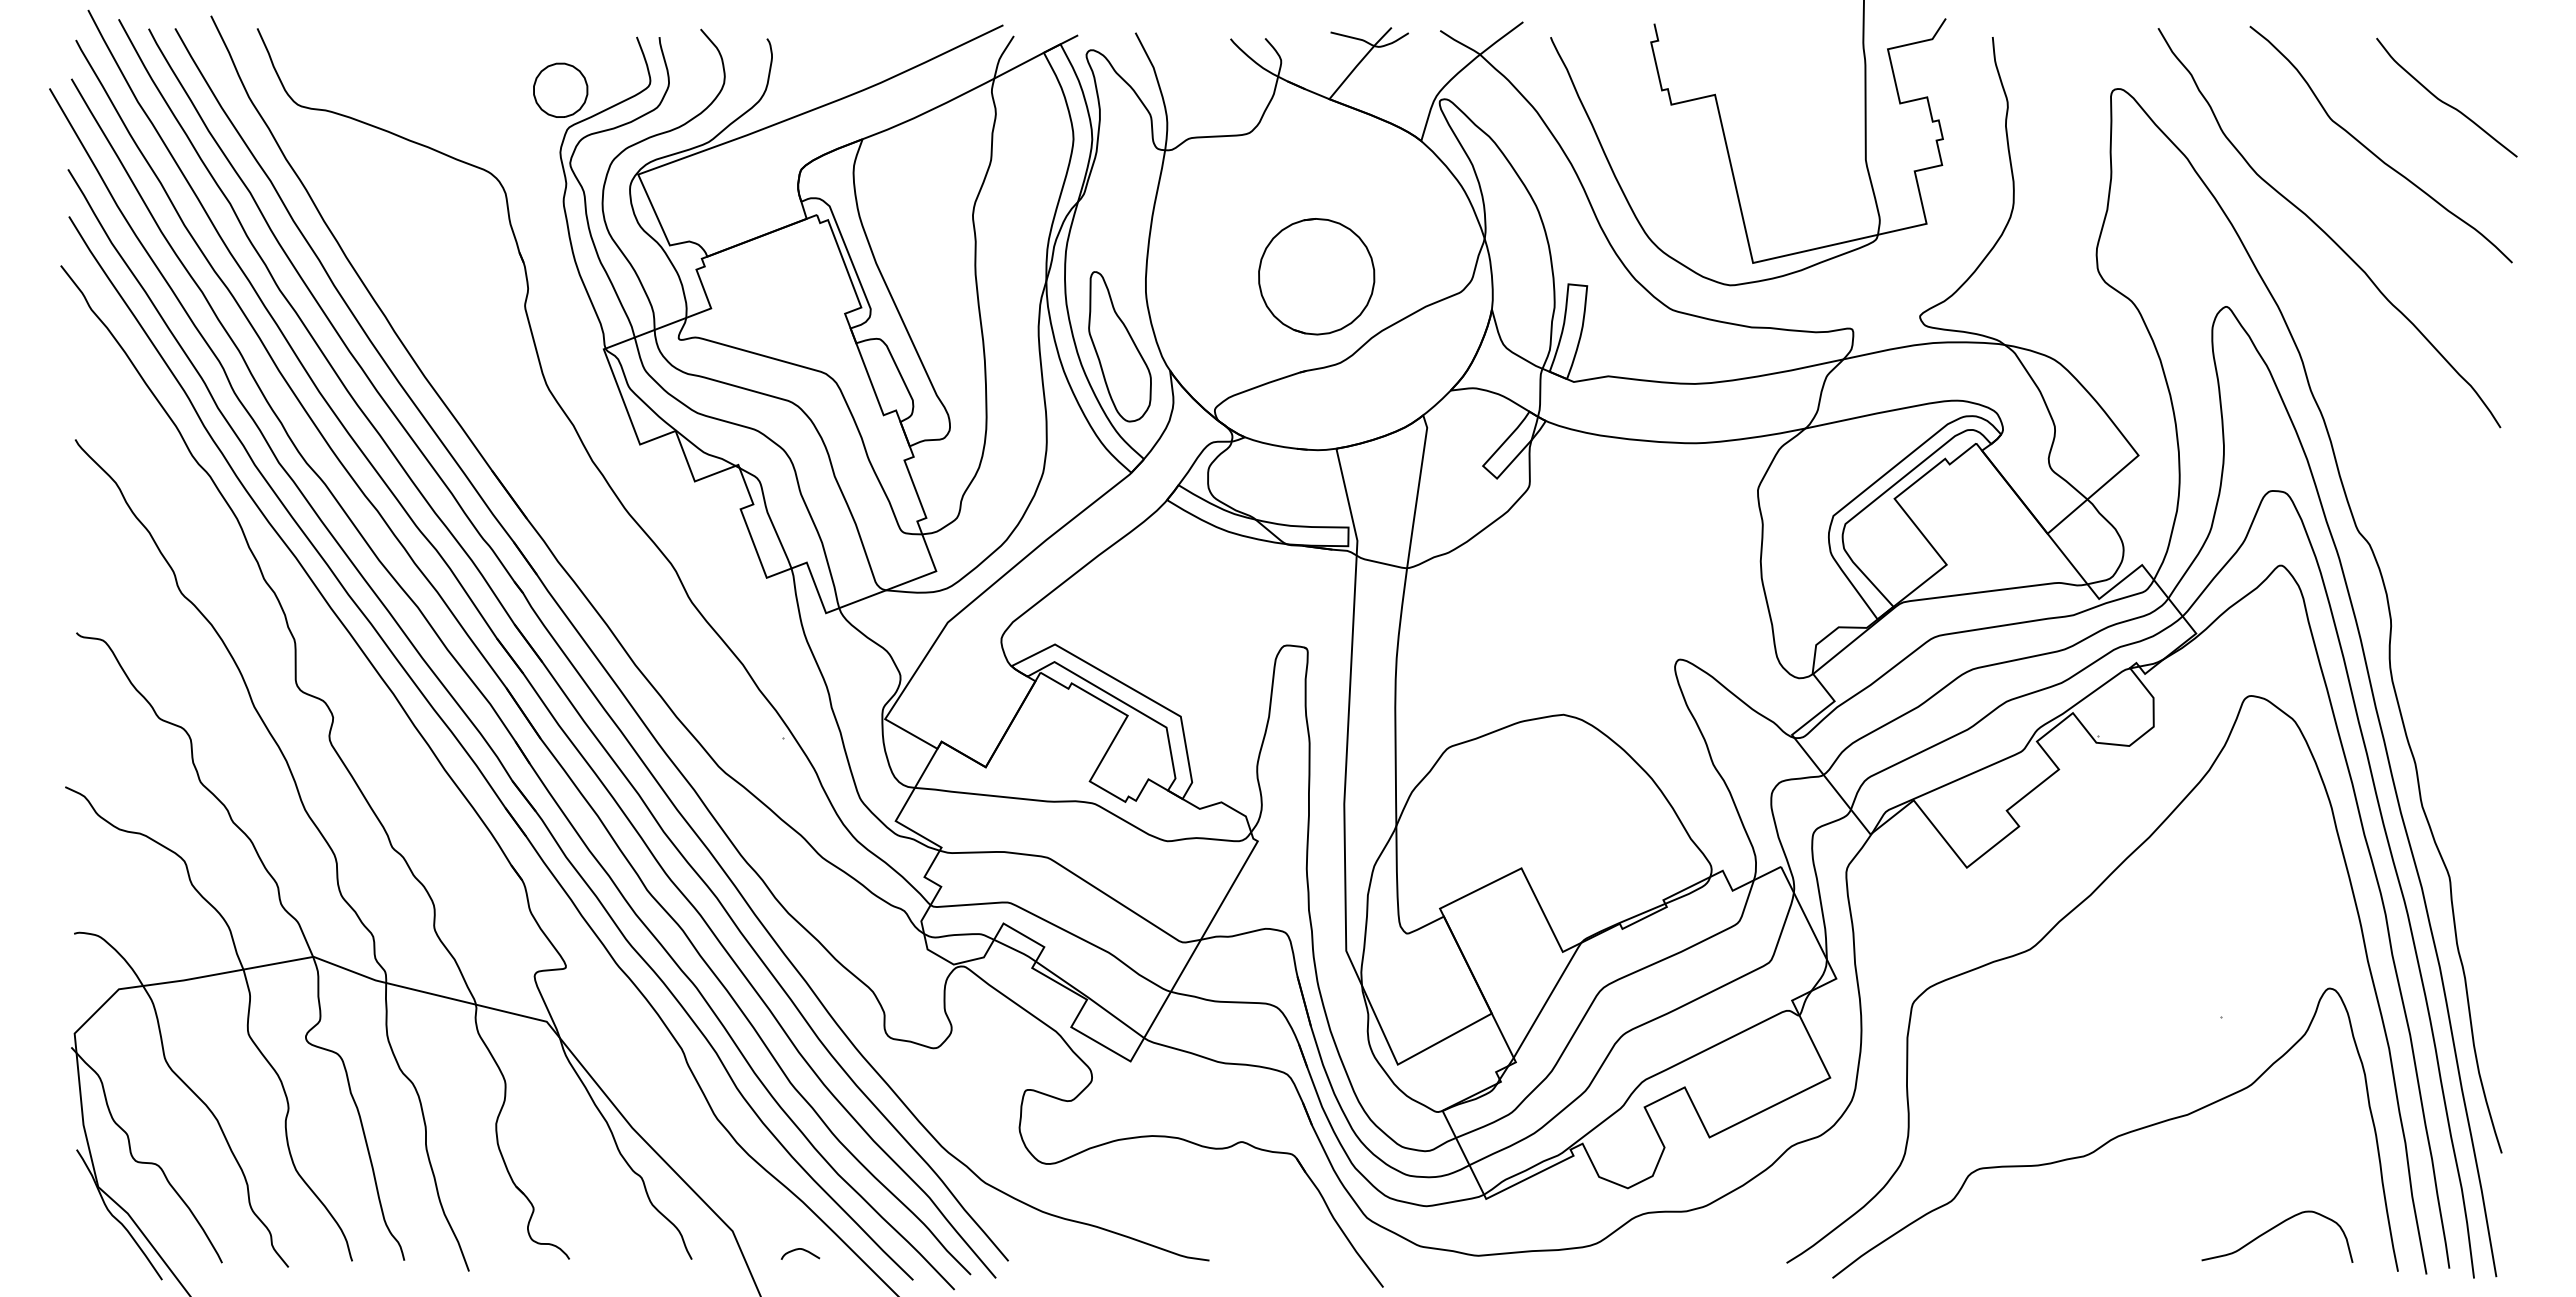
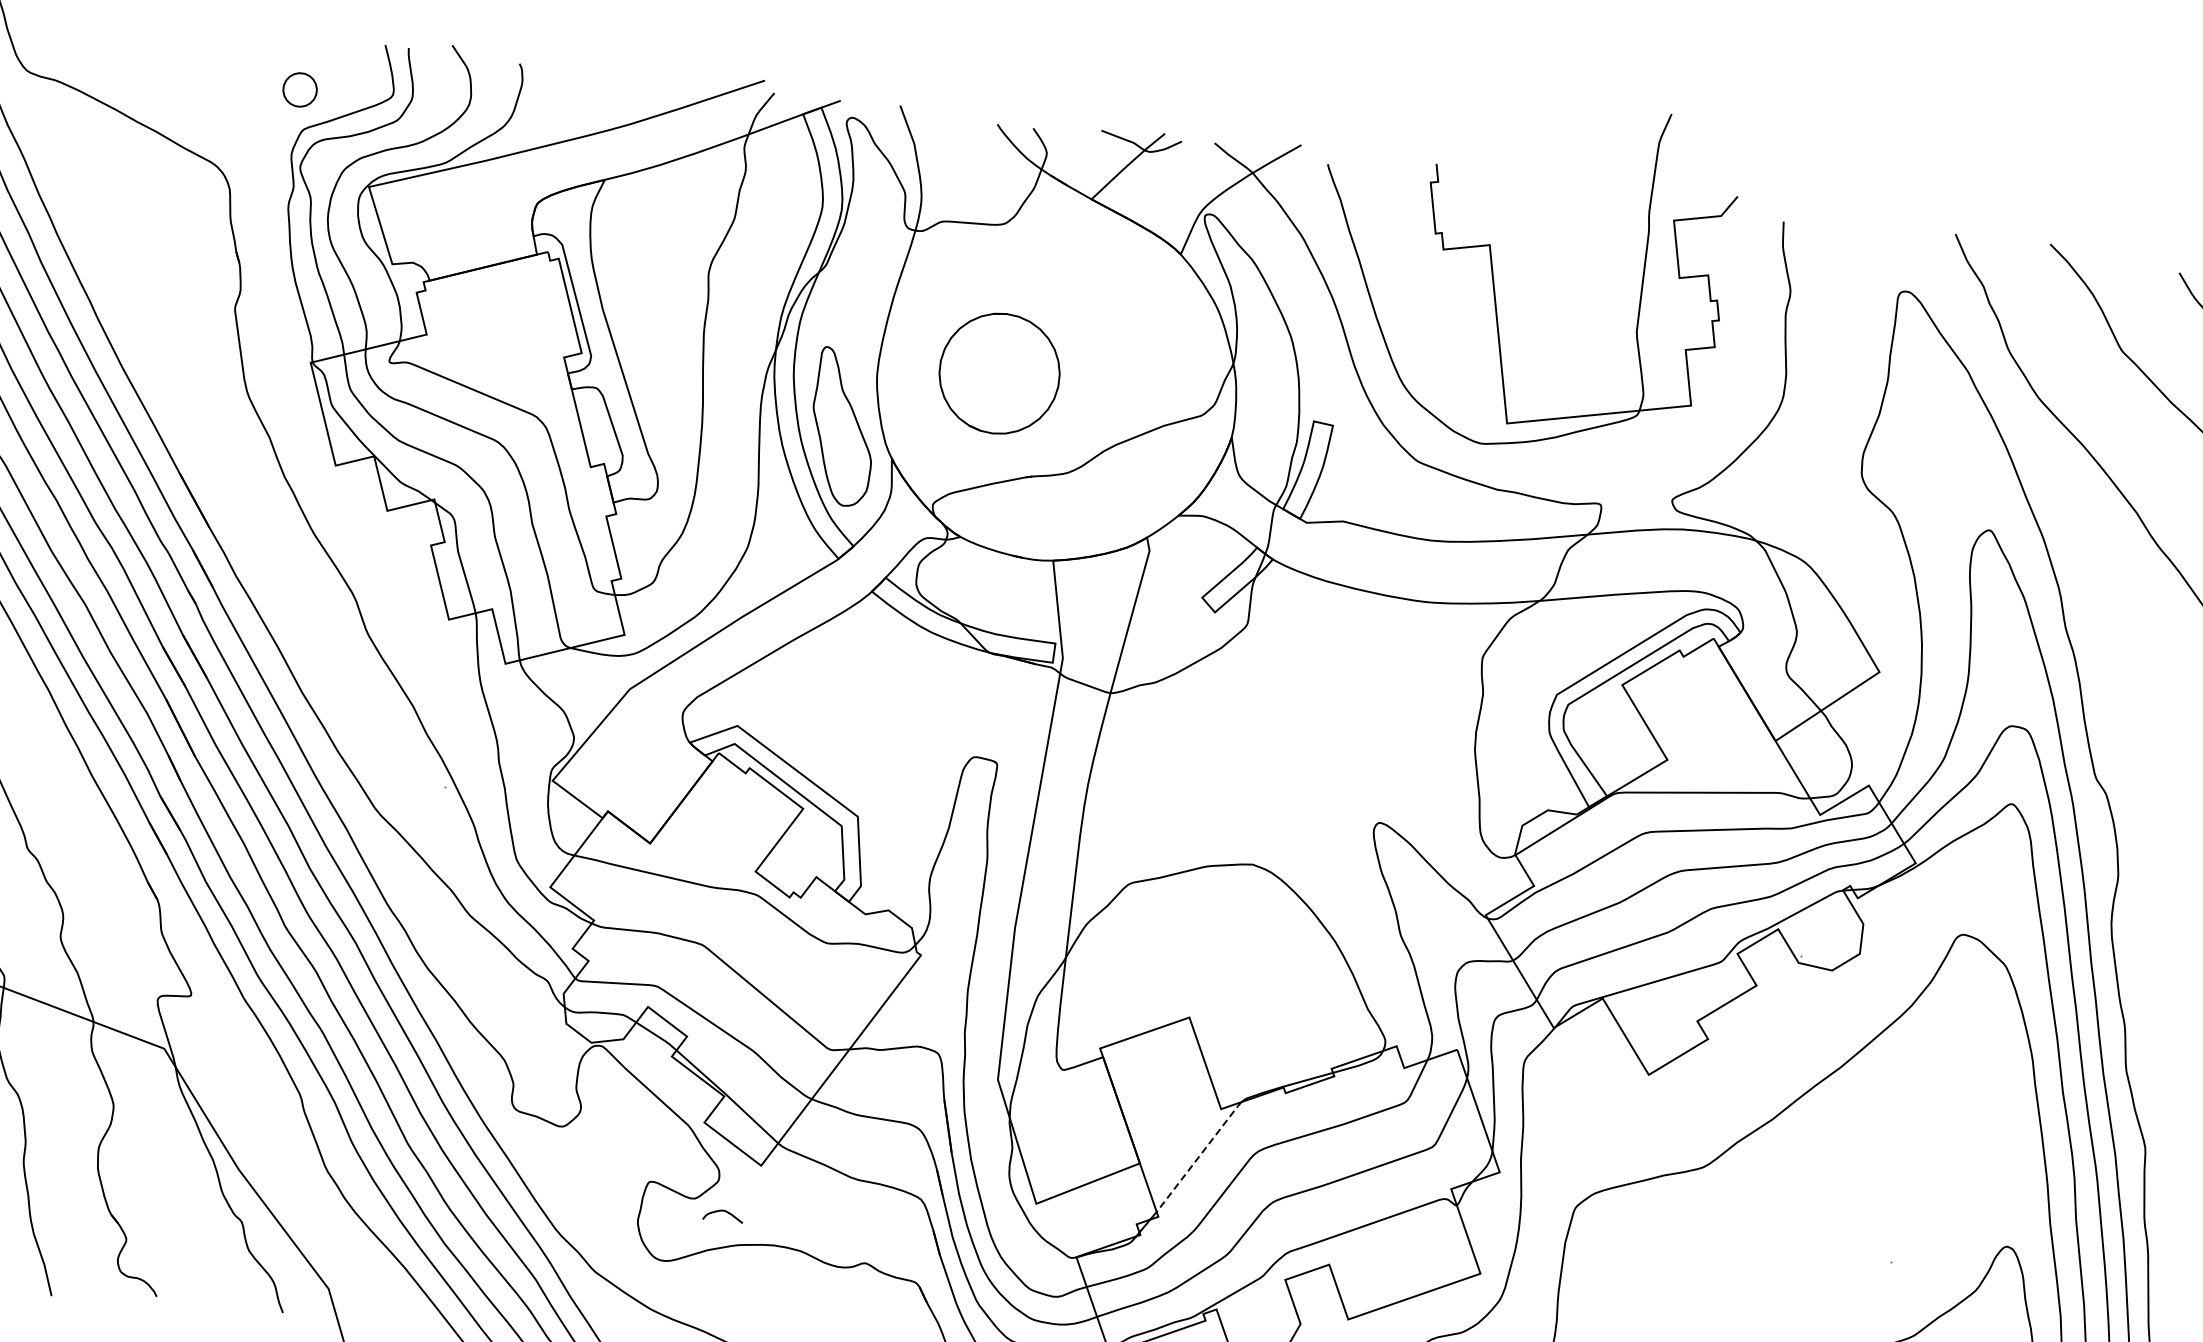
part: (560, 89) -> (299, 89), size x0.6
part: (1316, 276) -> (999, 373), moved
line: (1547, 1000) -> (1199, 1157), solid -> dashed
curve: (802, 1250) -> (725, 1212), moved

